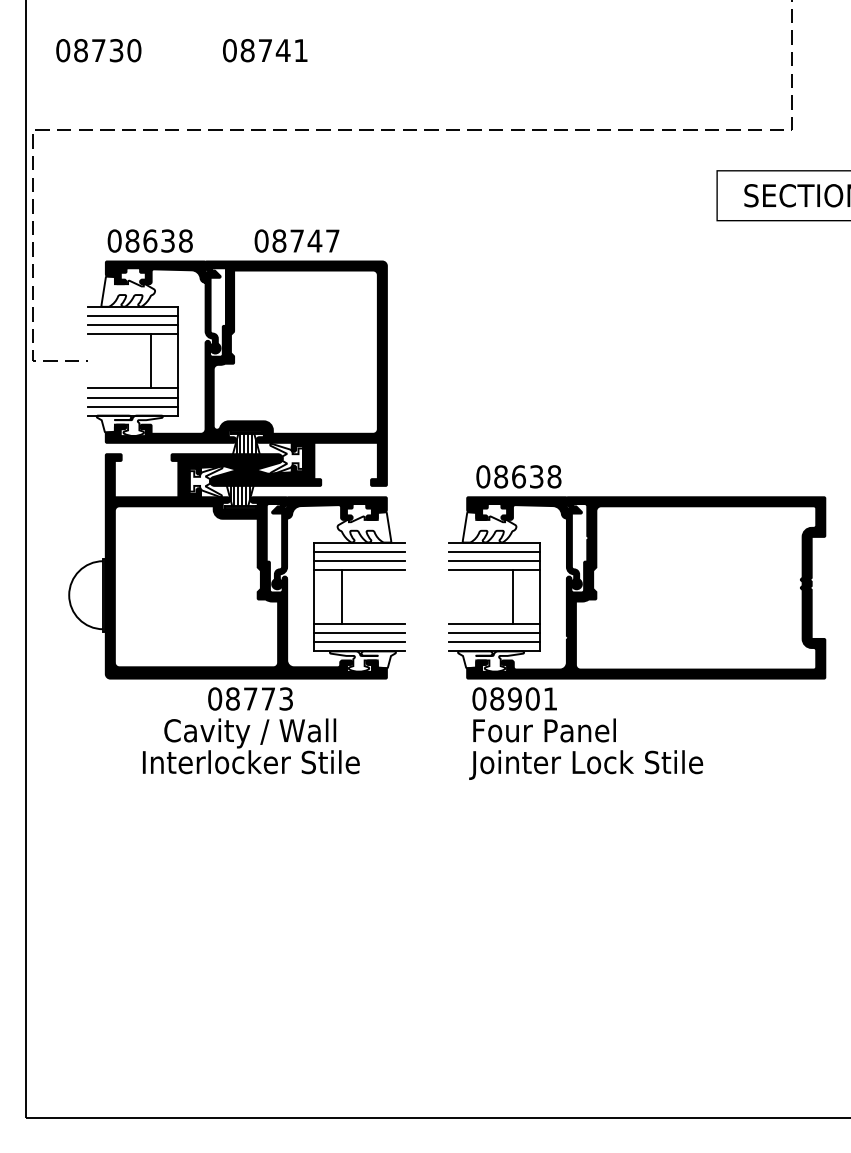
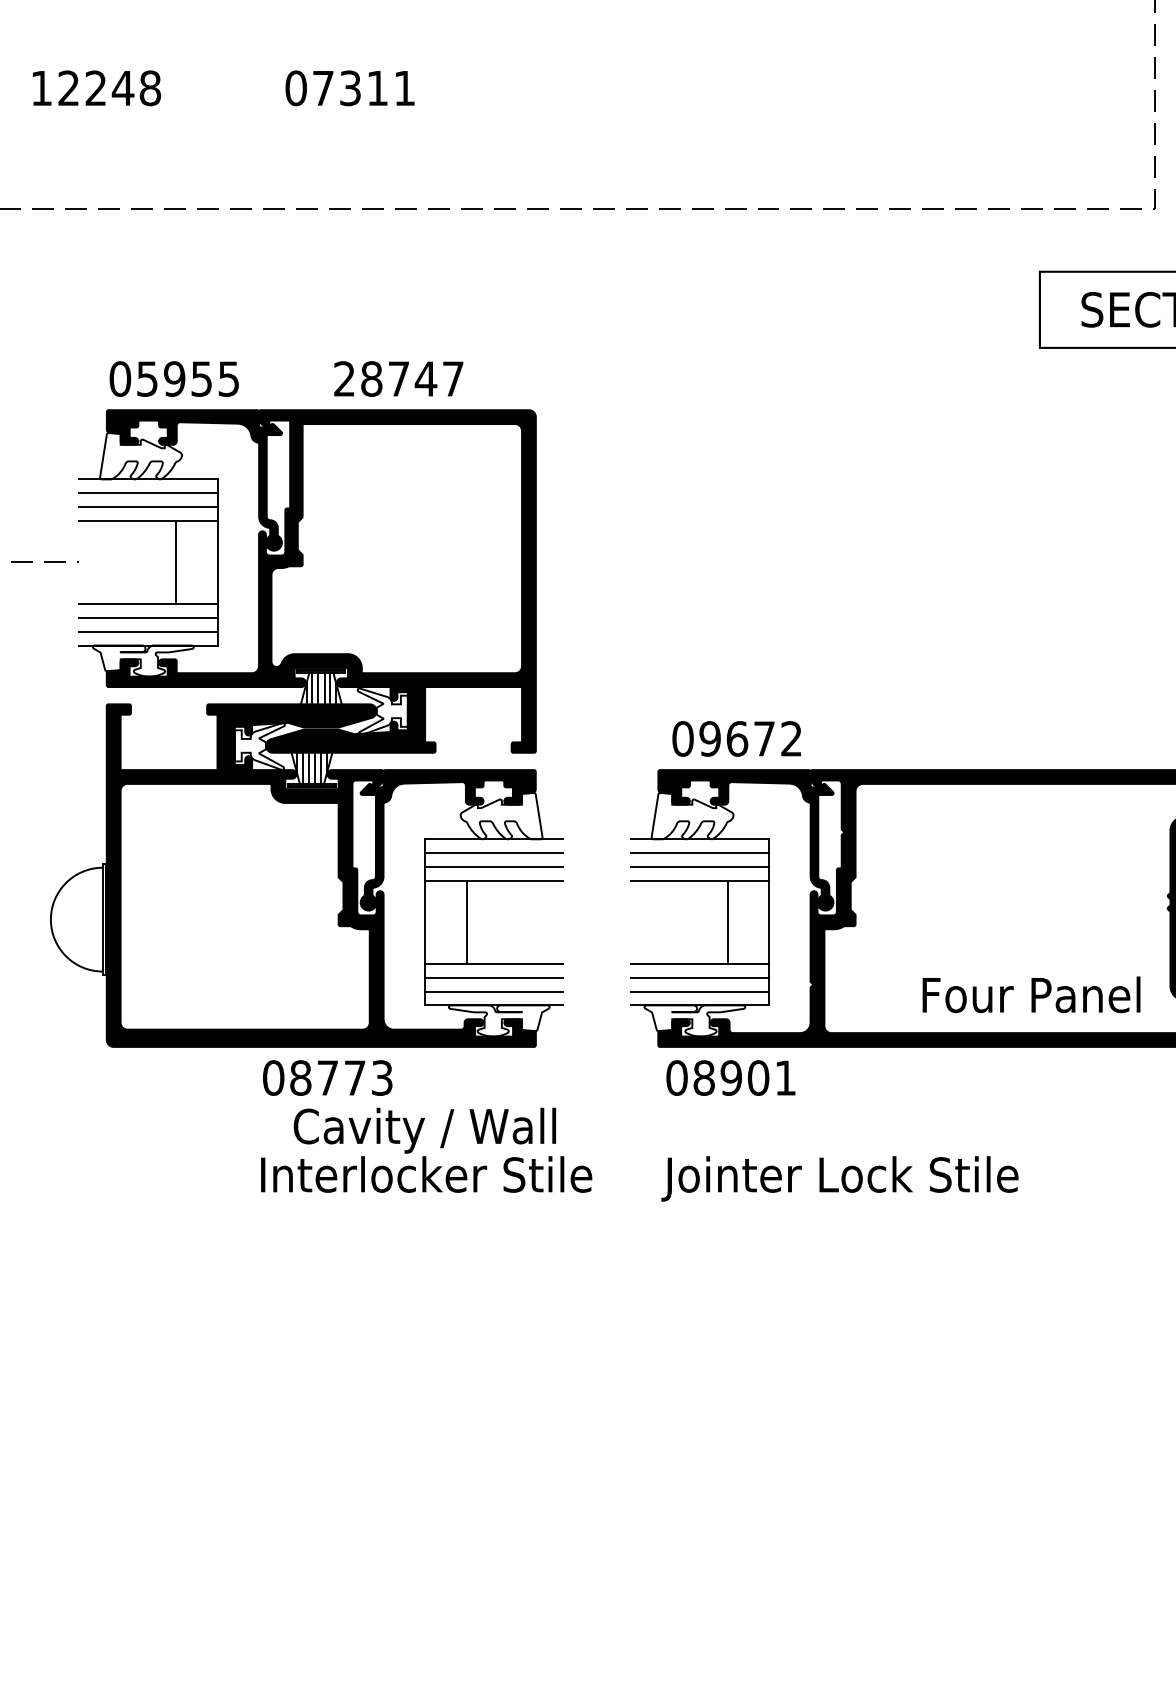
text: (98, 50) -> (95, 88), 08730 -> 12248
text: (265, 50) -> (350, 88), 08741 -> 07311
text: (158, 240) -> (187, 378), 08638 -> 05955
text: (261, 240) -> (344, 378), 08747 -> 28747
text: (527, 476) -> (750, 738), 08638 -> 09672
text: (544, 730) -> (1031, 994), moved
text: (251, 746) -> (426, 1150), moved

